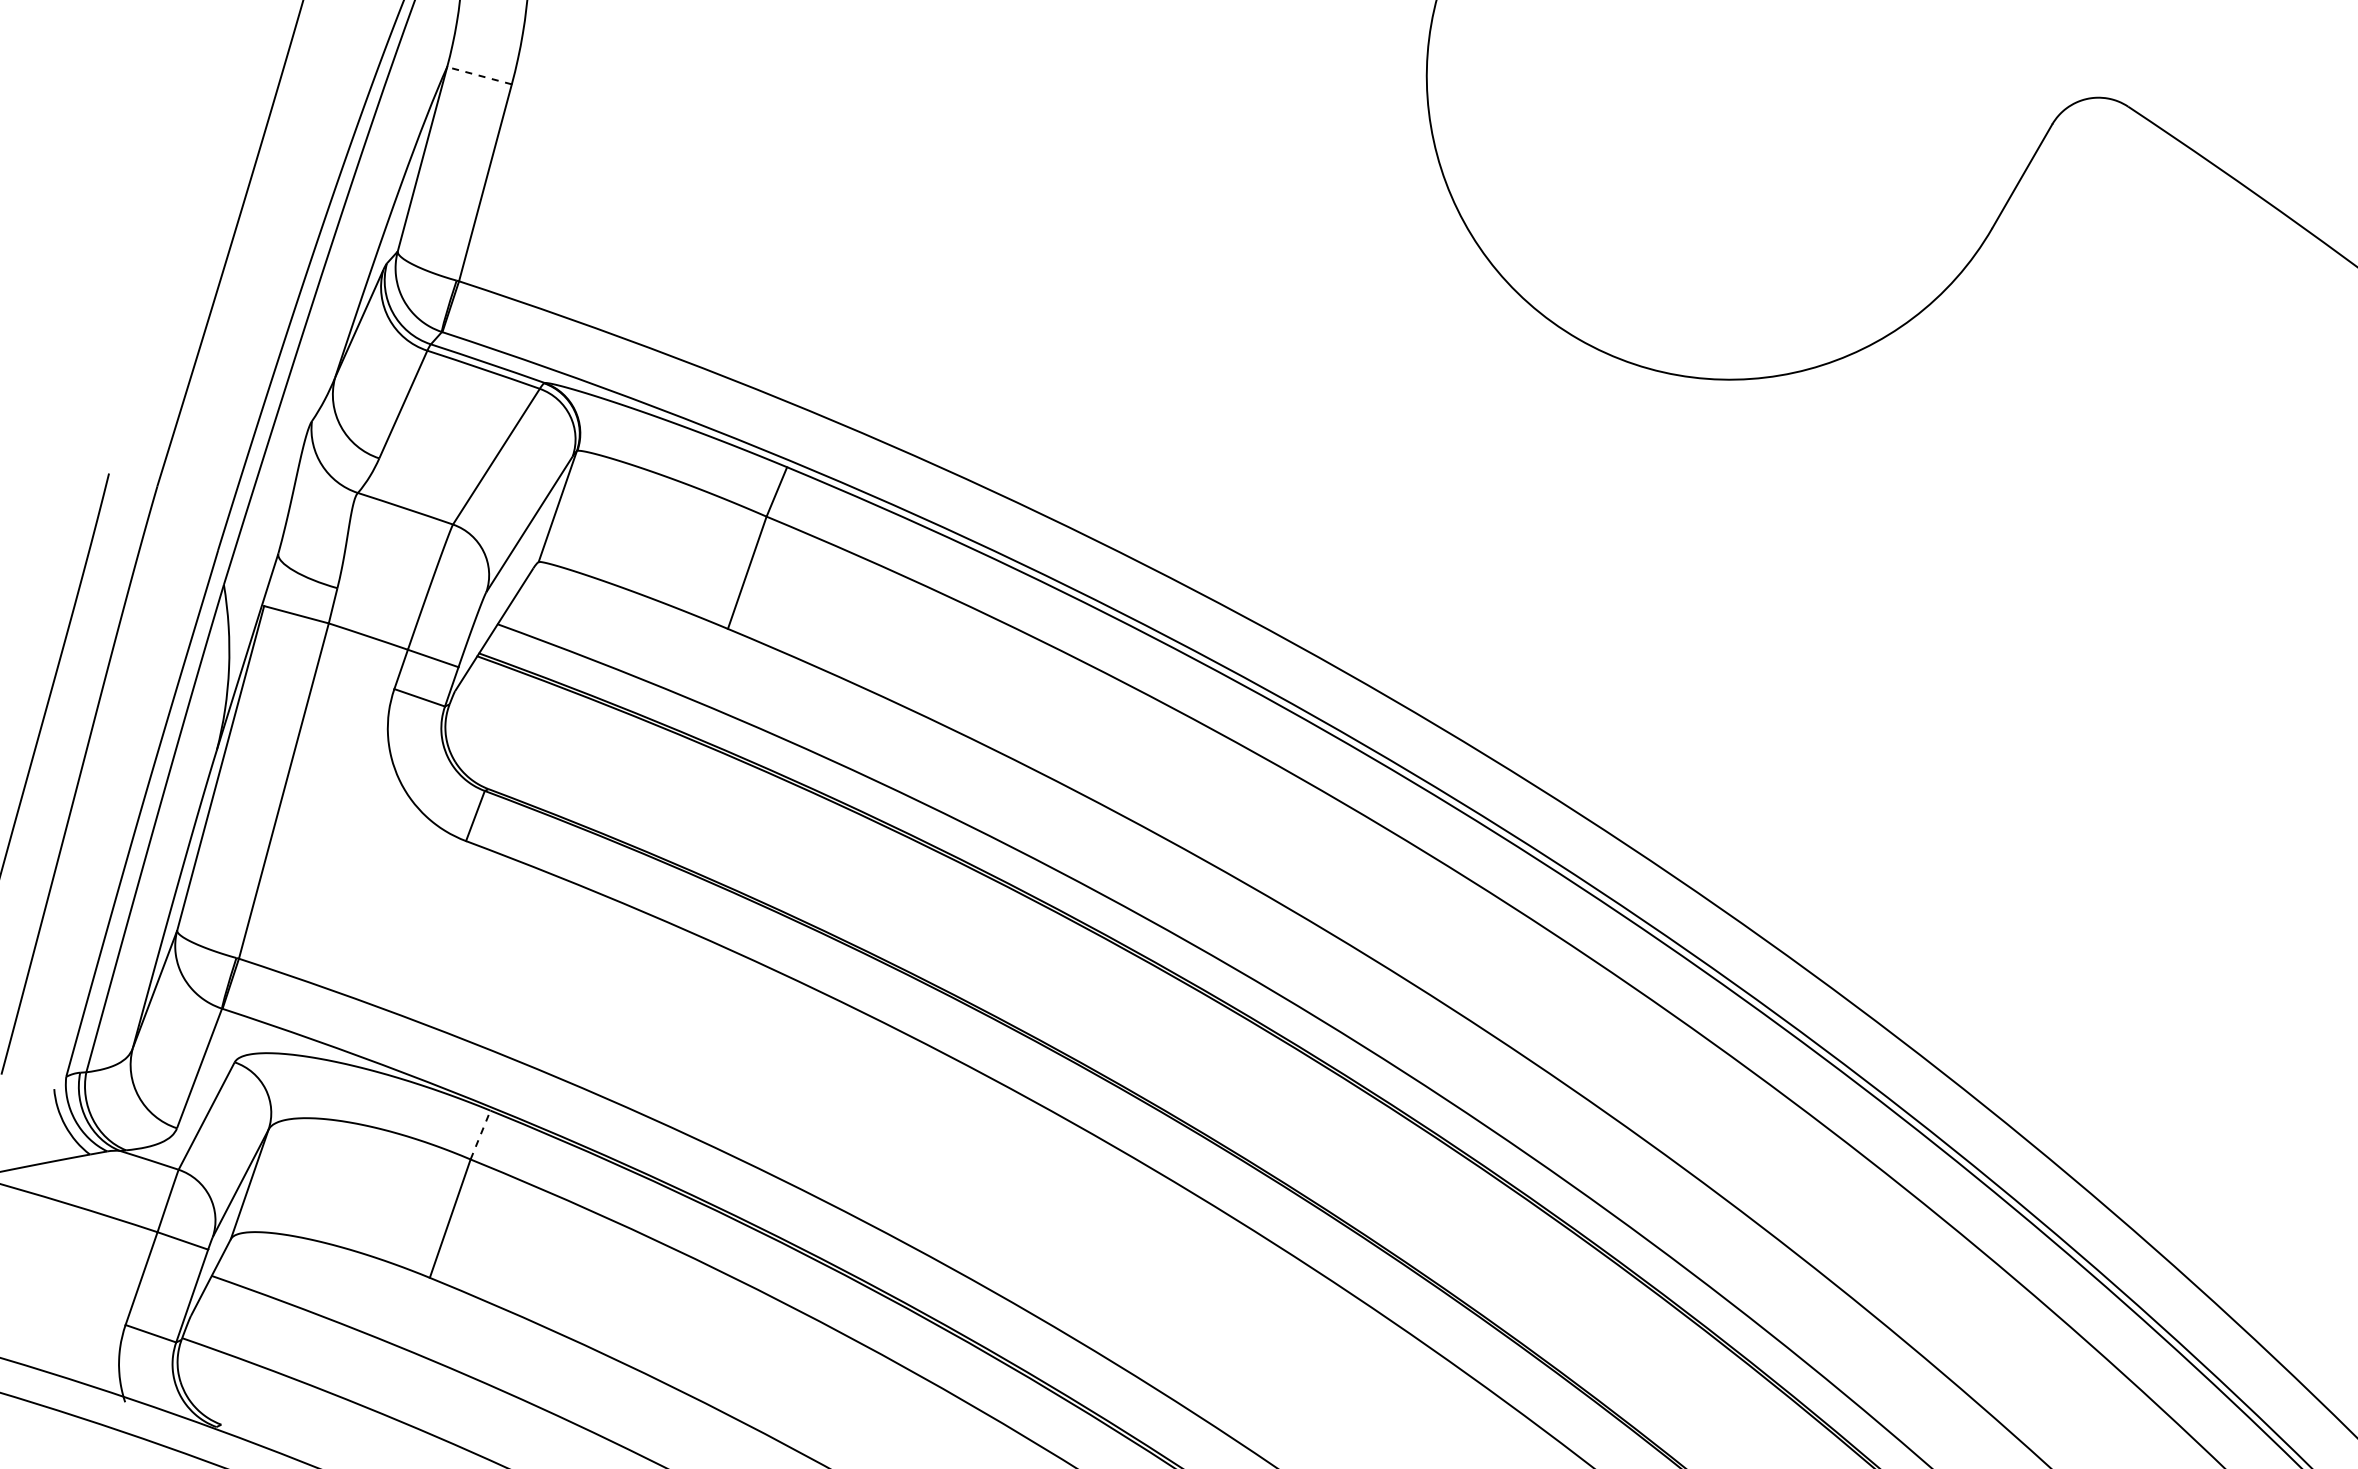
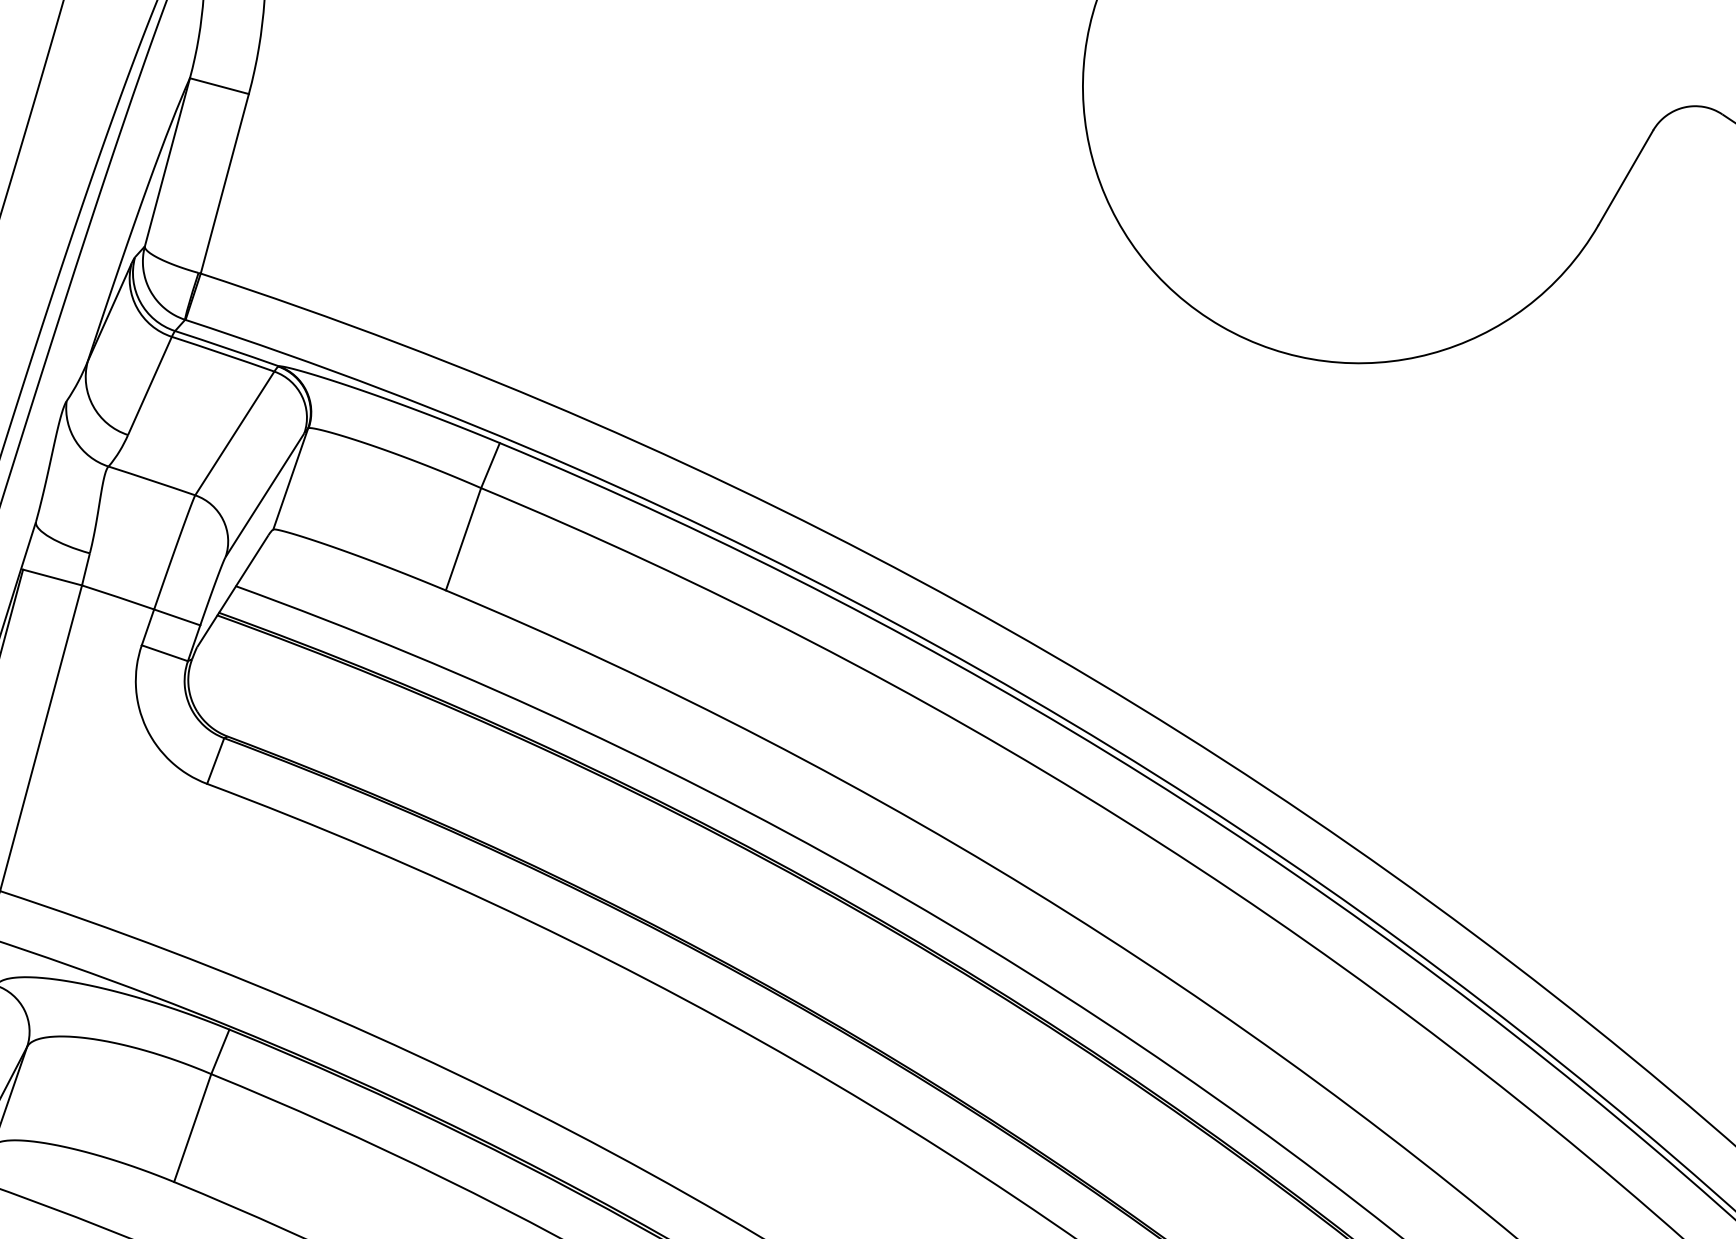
line: (479, 75) -> (219, 85), dashed -> solid
line: (480, 1134) -> (220, 1051), dashed -> solid

